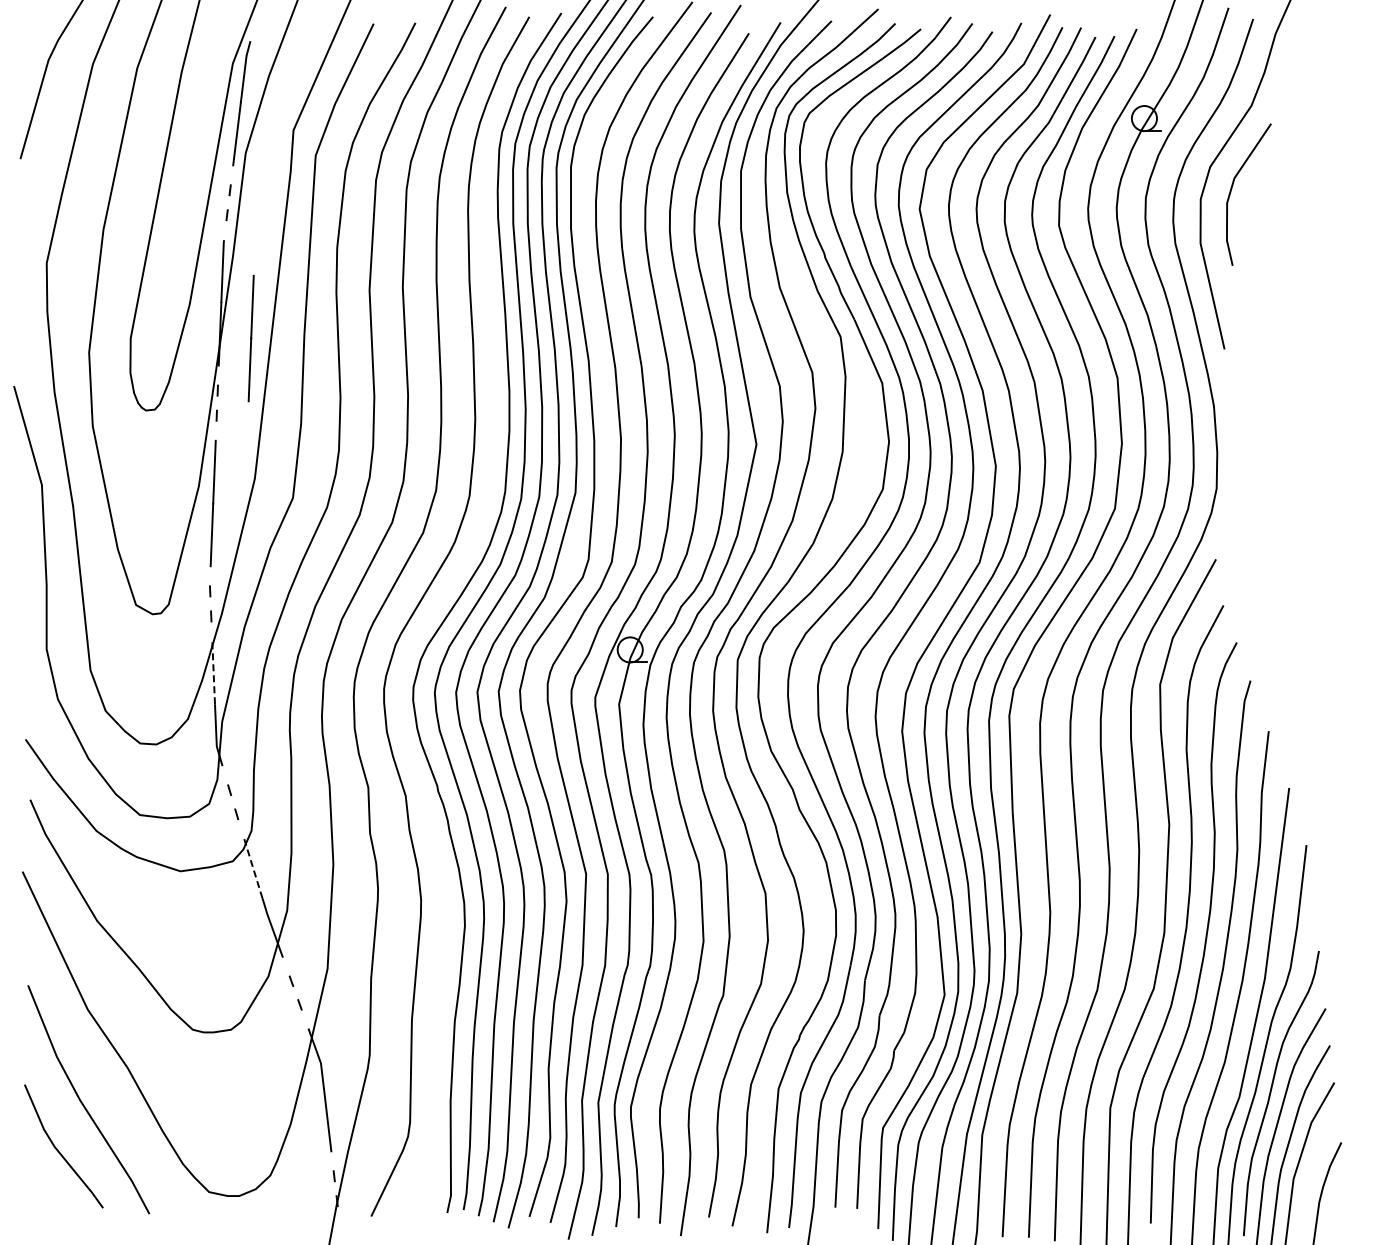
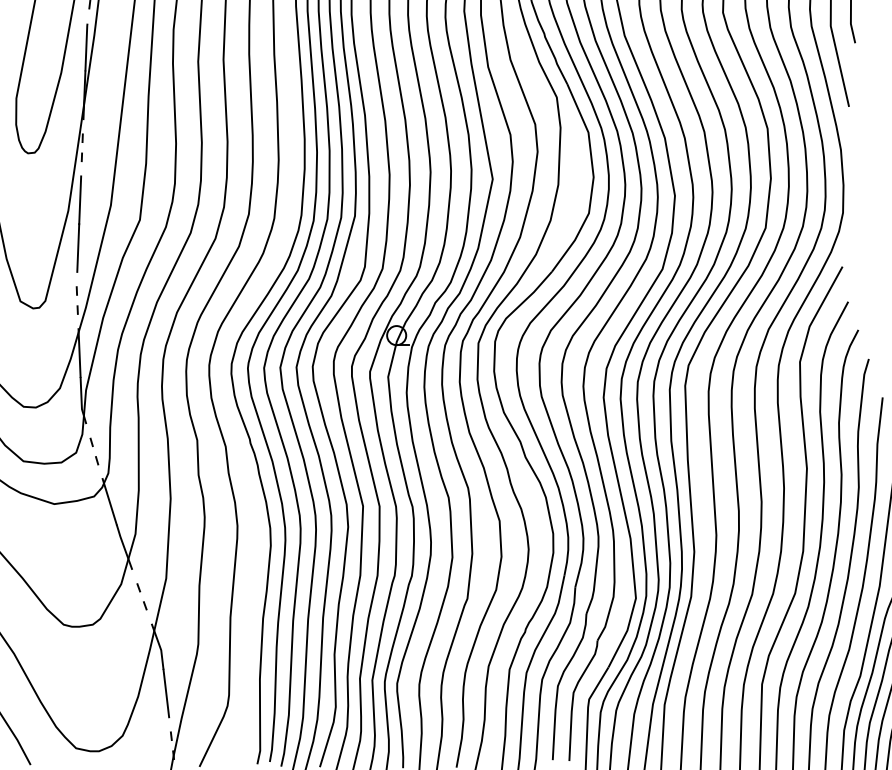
line: (250, 338) -> (107, 98), removed
line: (213, 672) -> (79, 352), dashed -> solid
line: (253, 867) -> (109, 501), dashed -> solid

